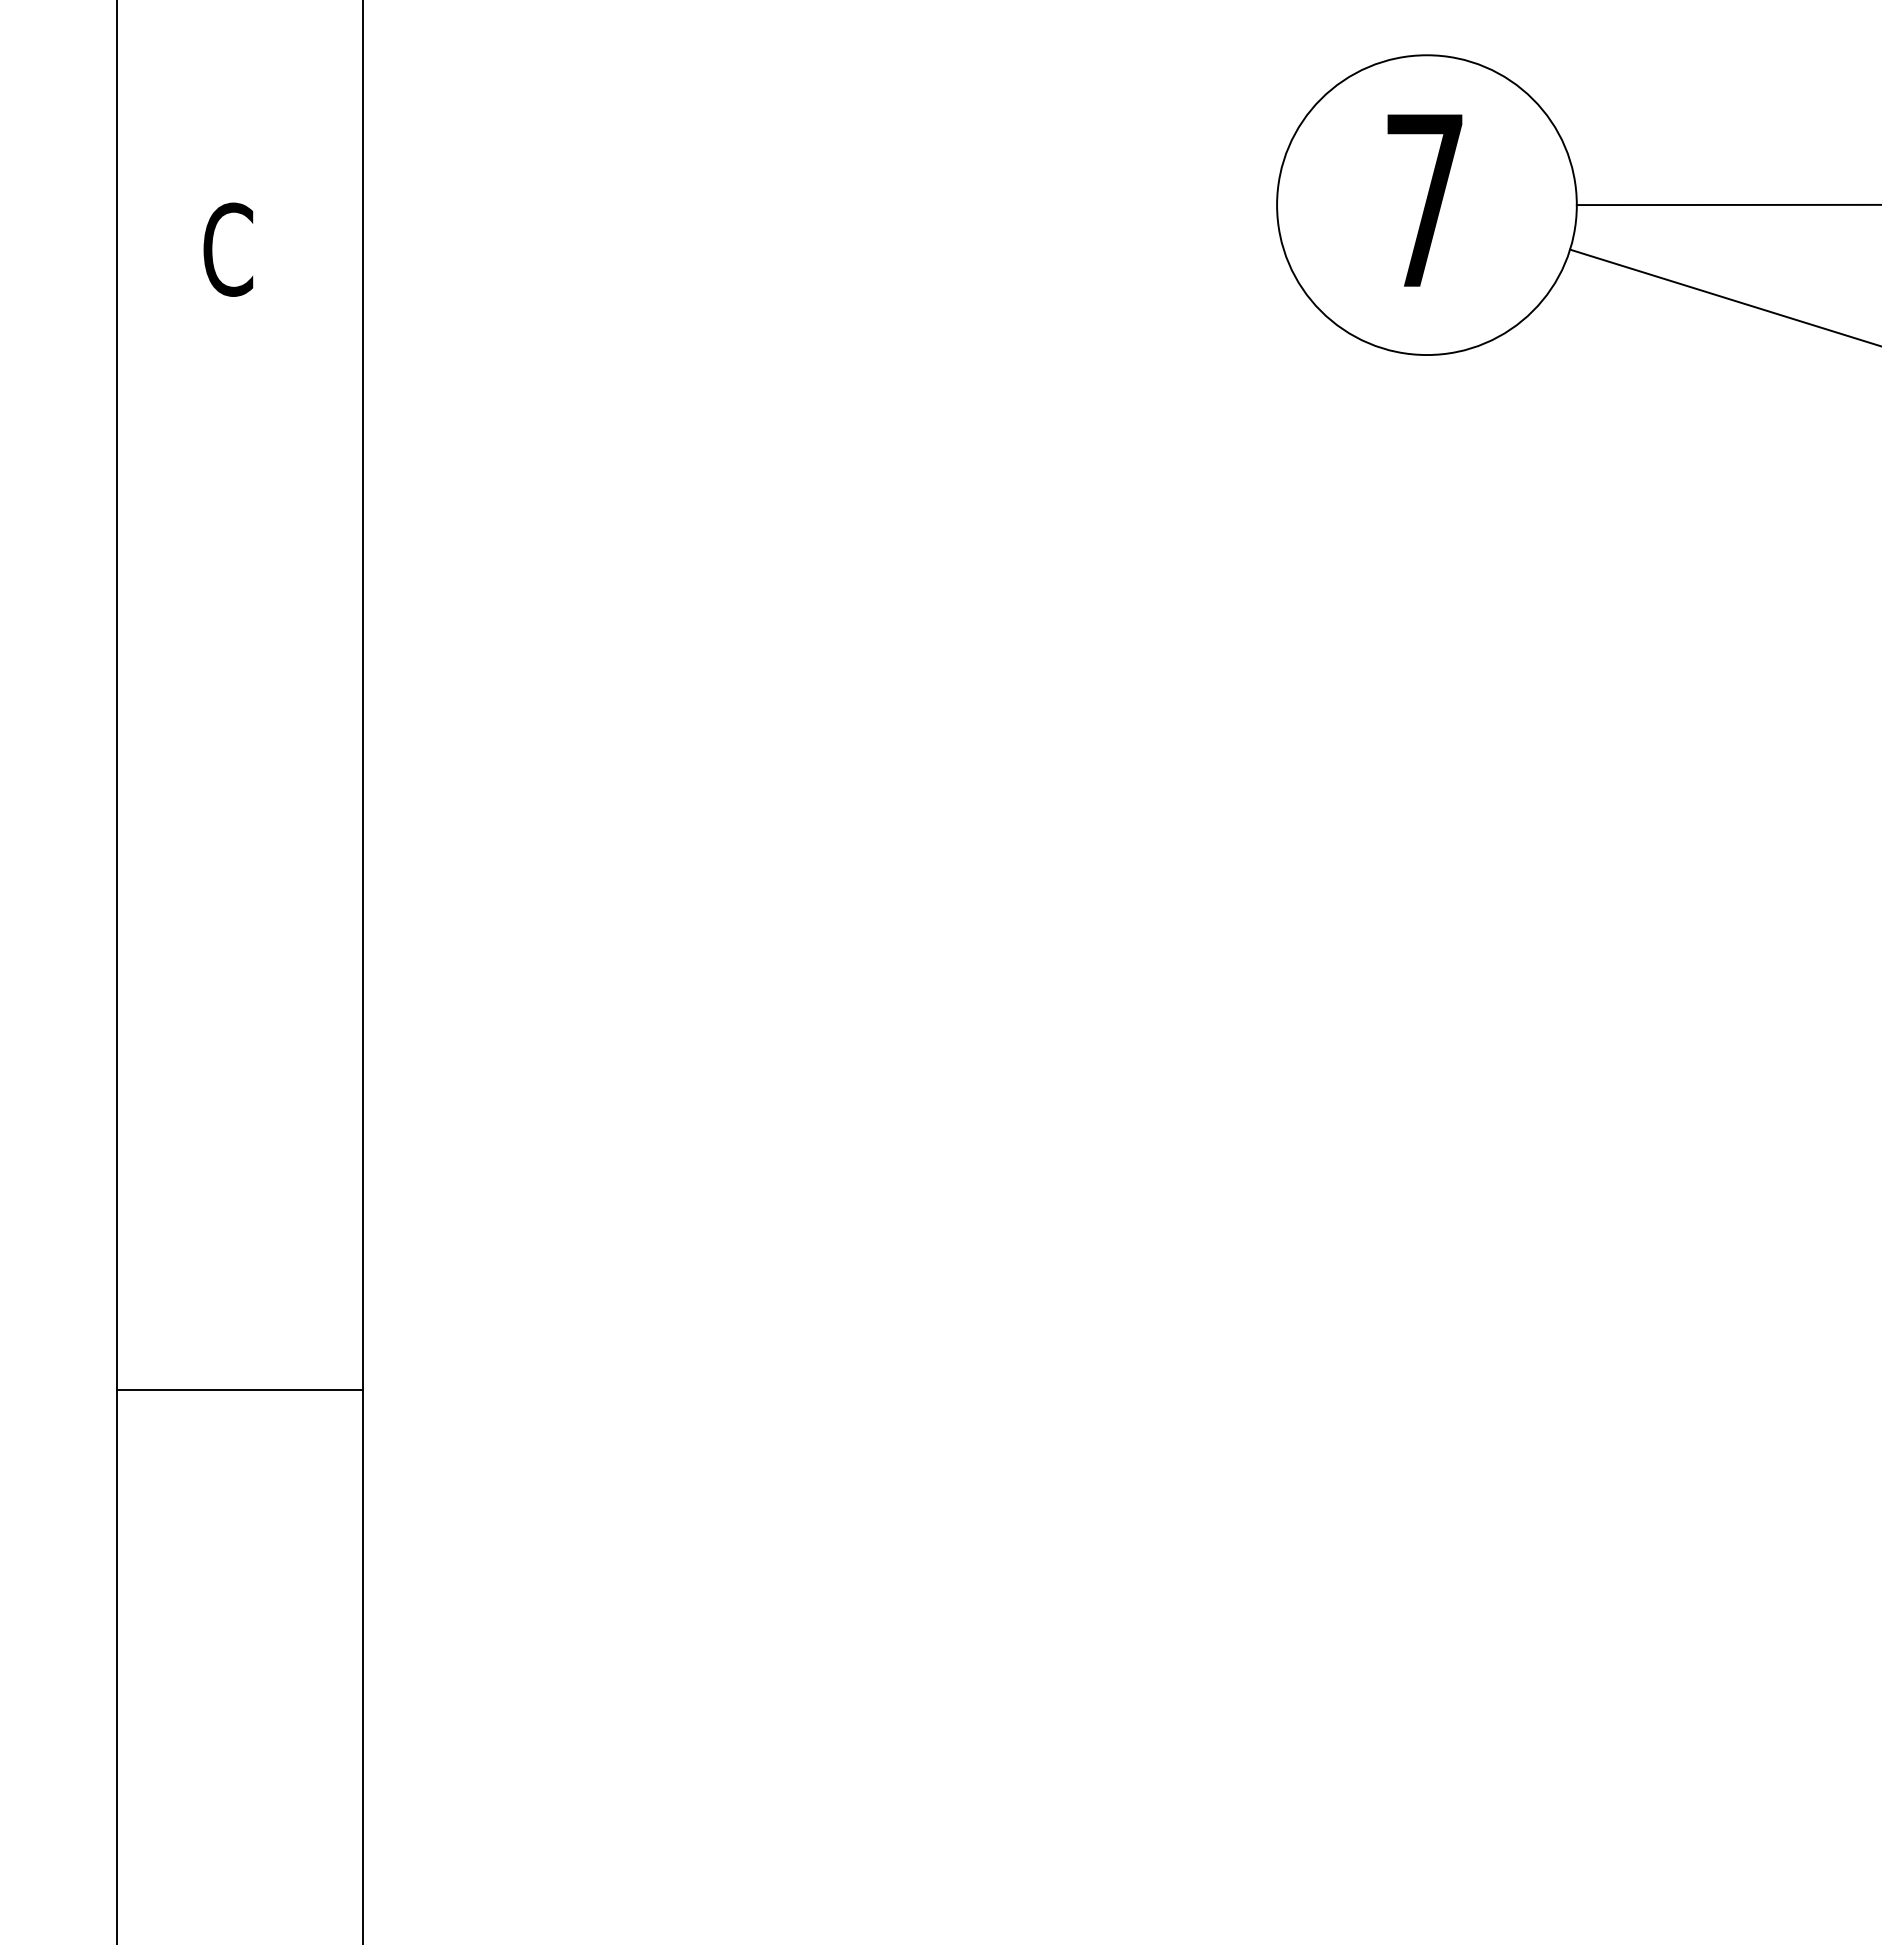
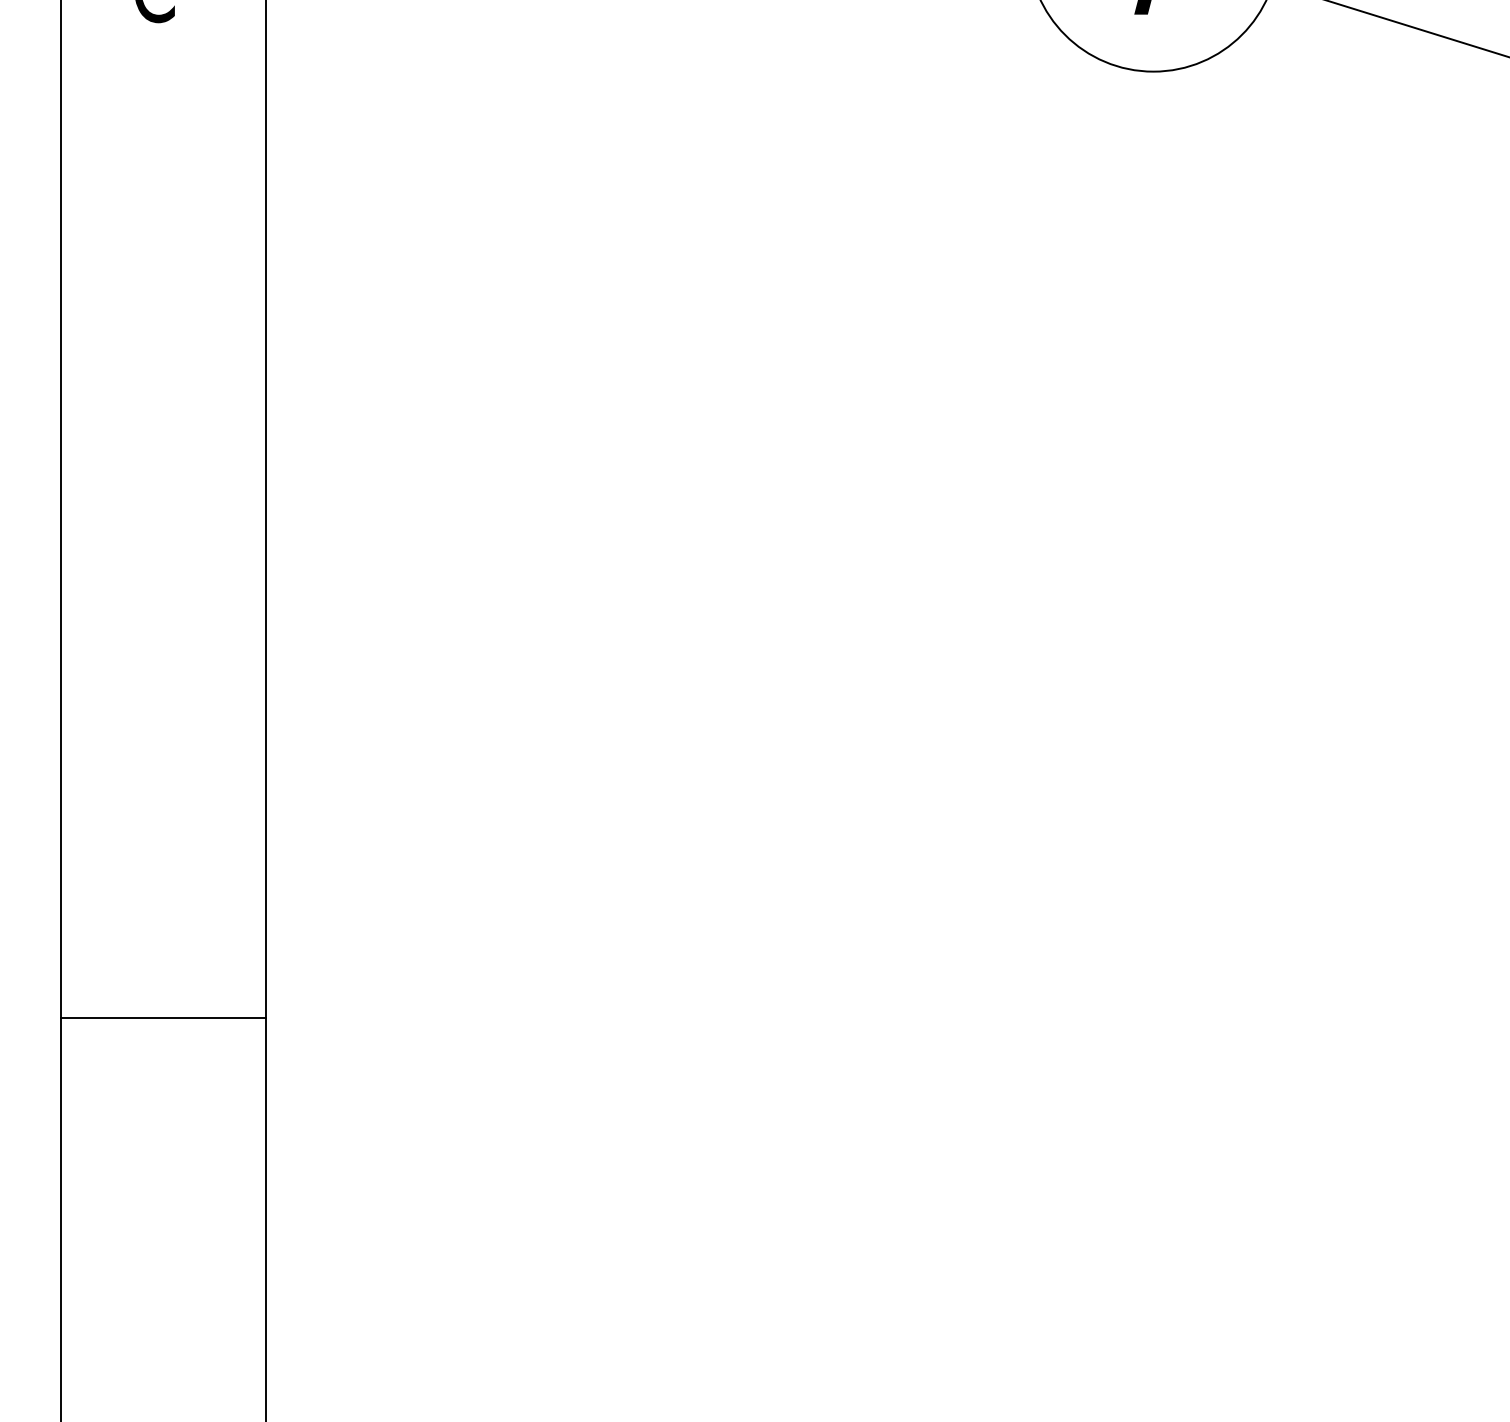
line: (239, 1389) -> (163, 1018), moved

